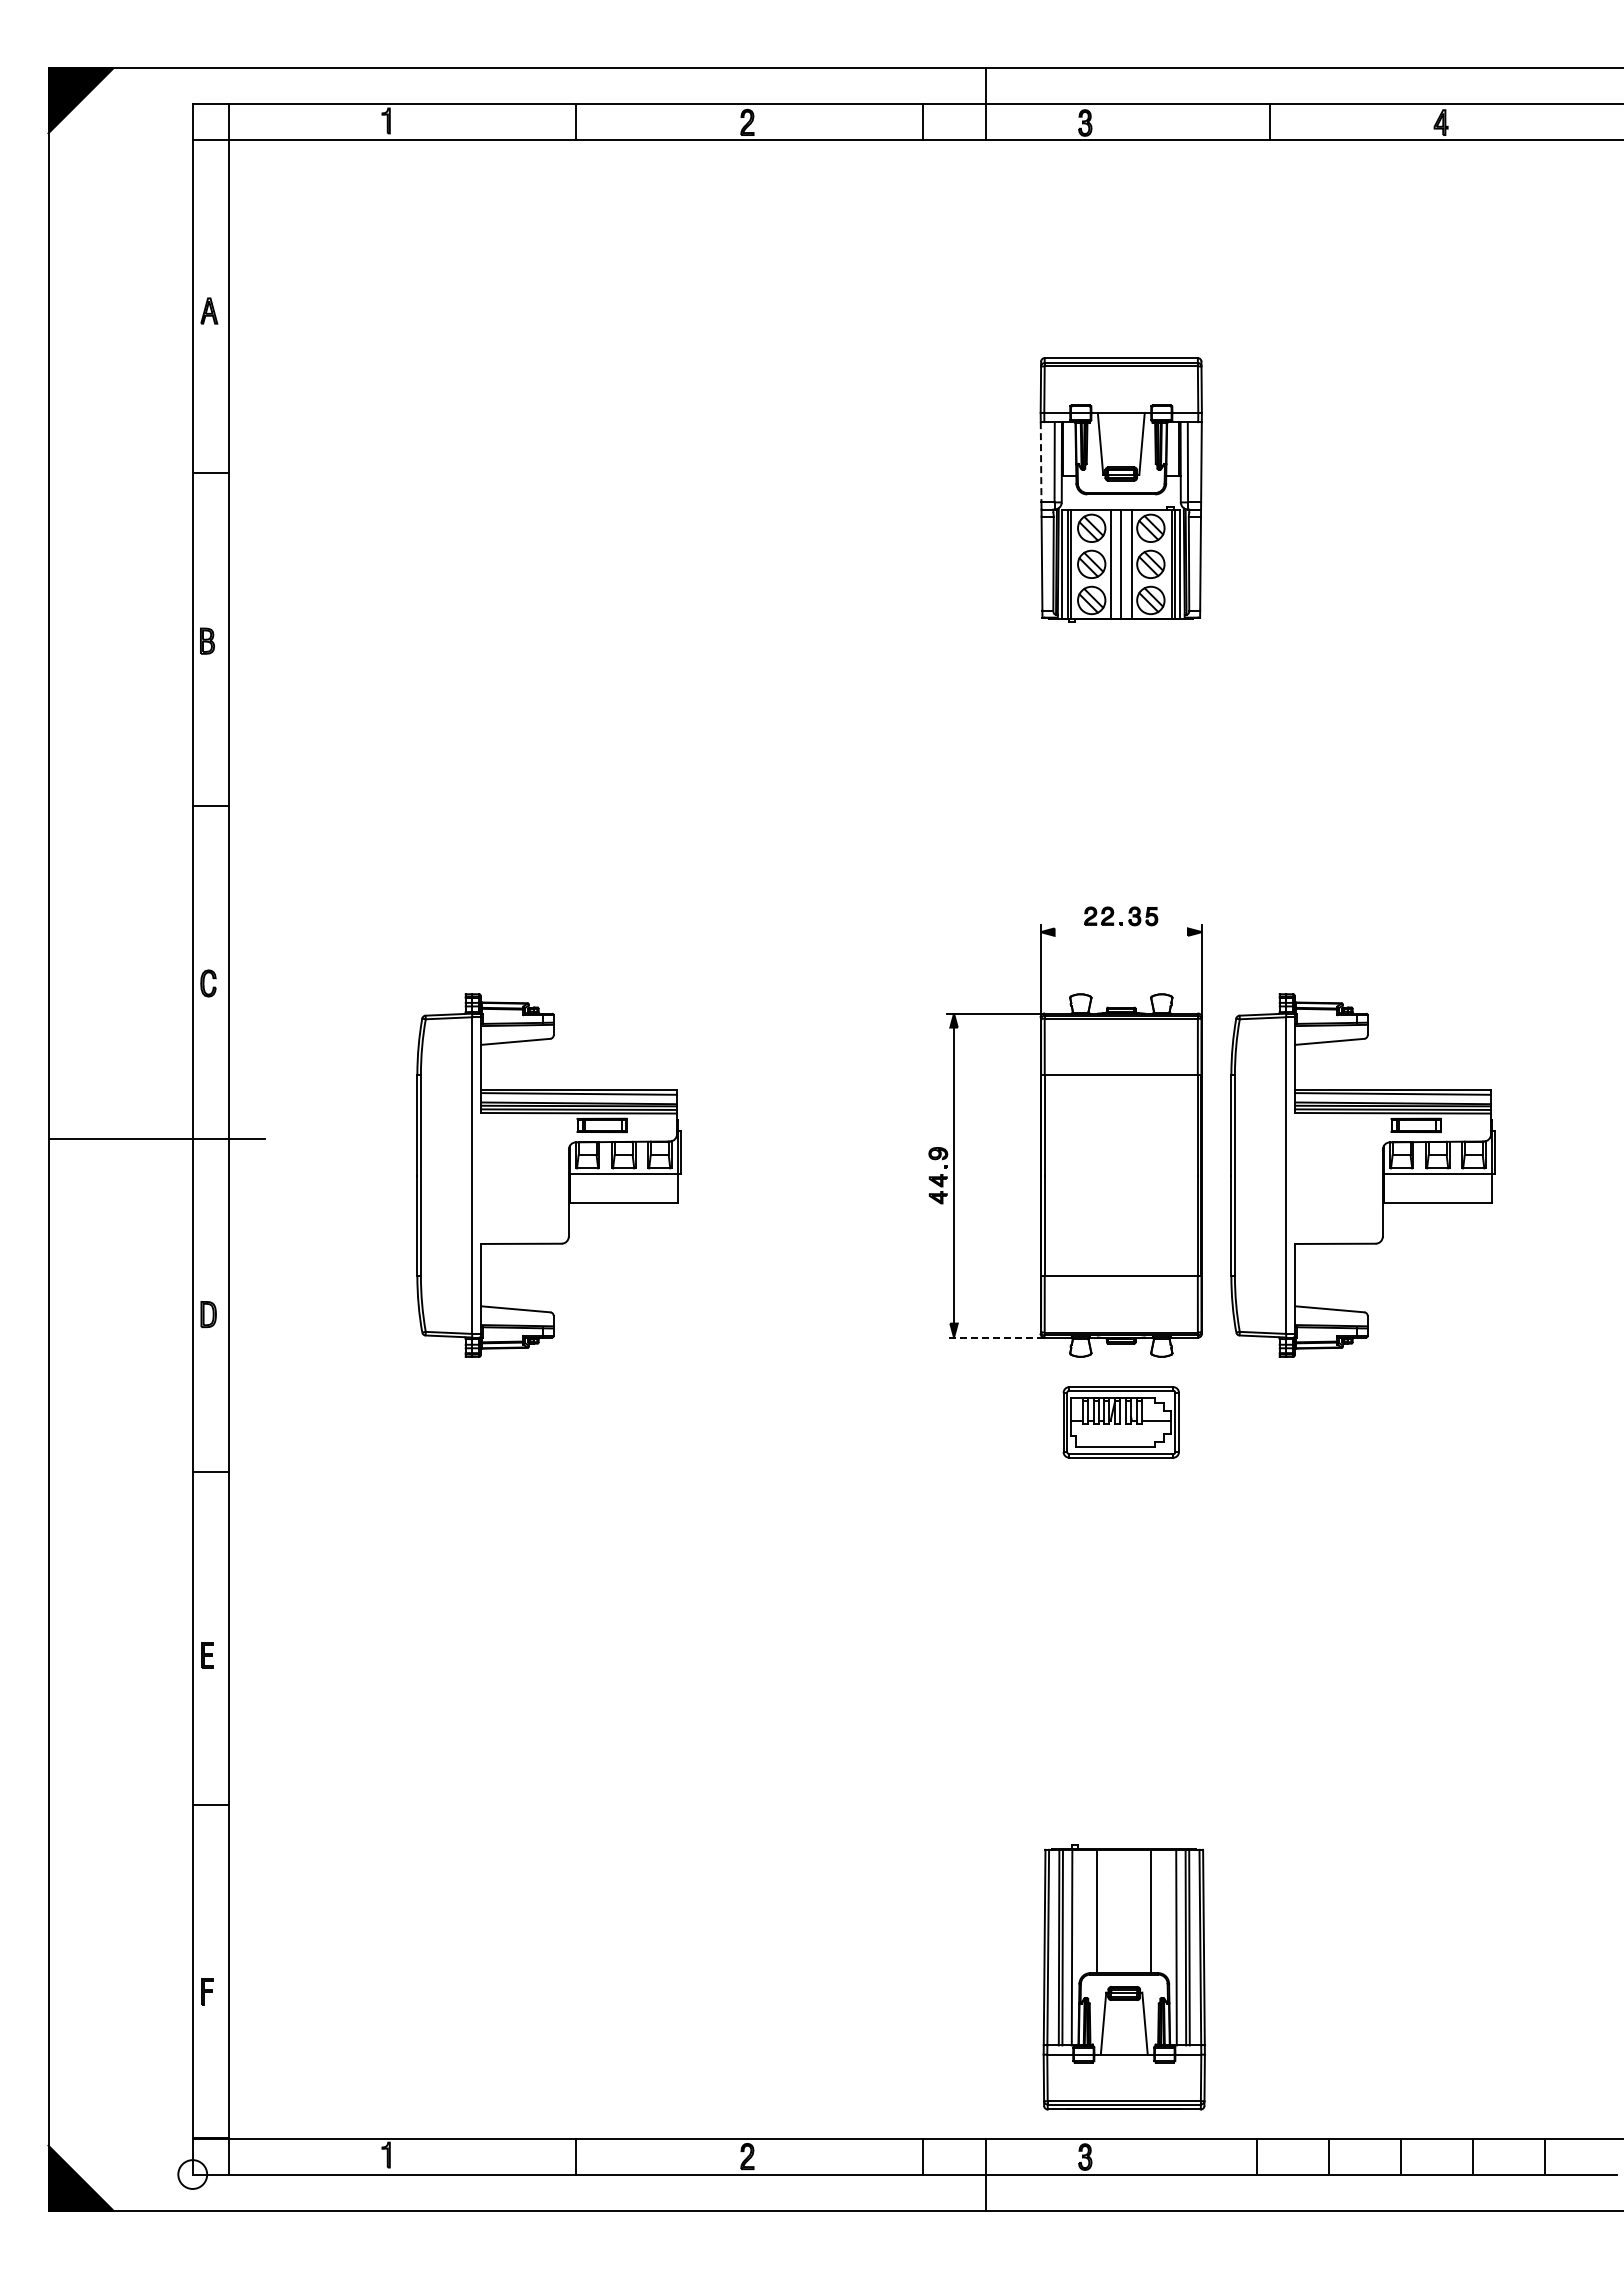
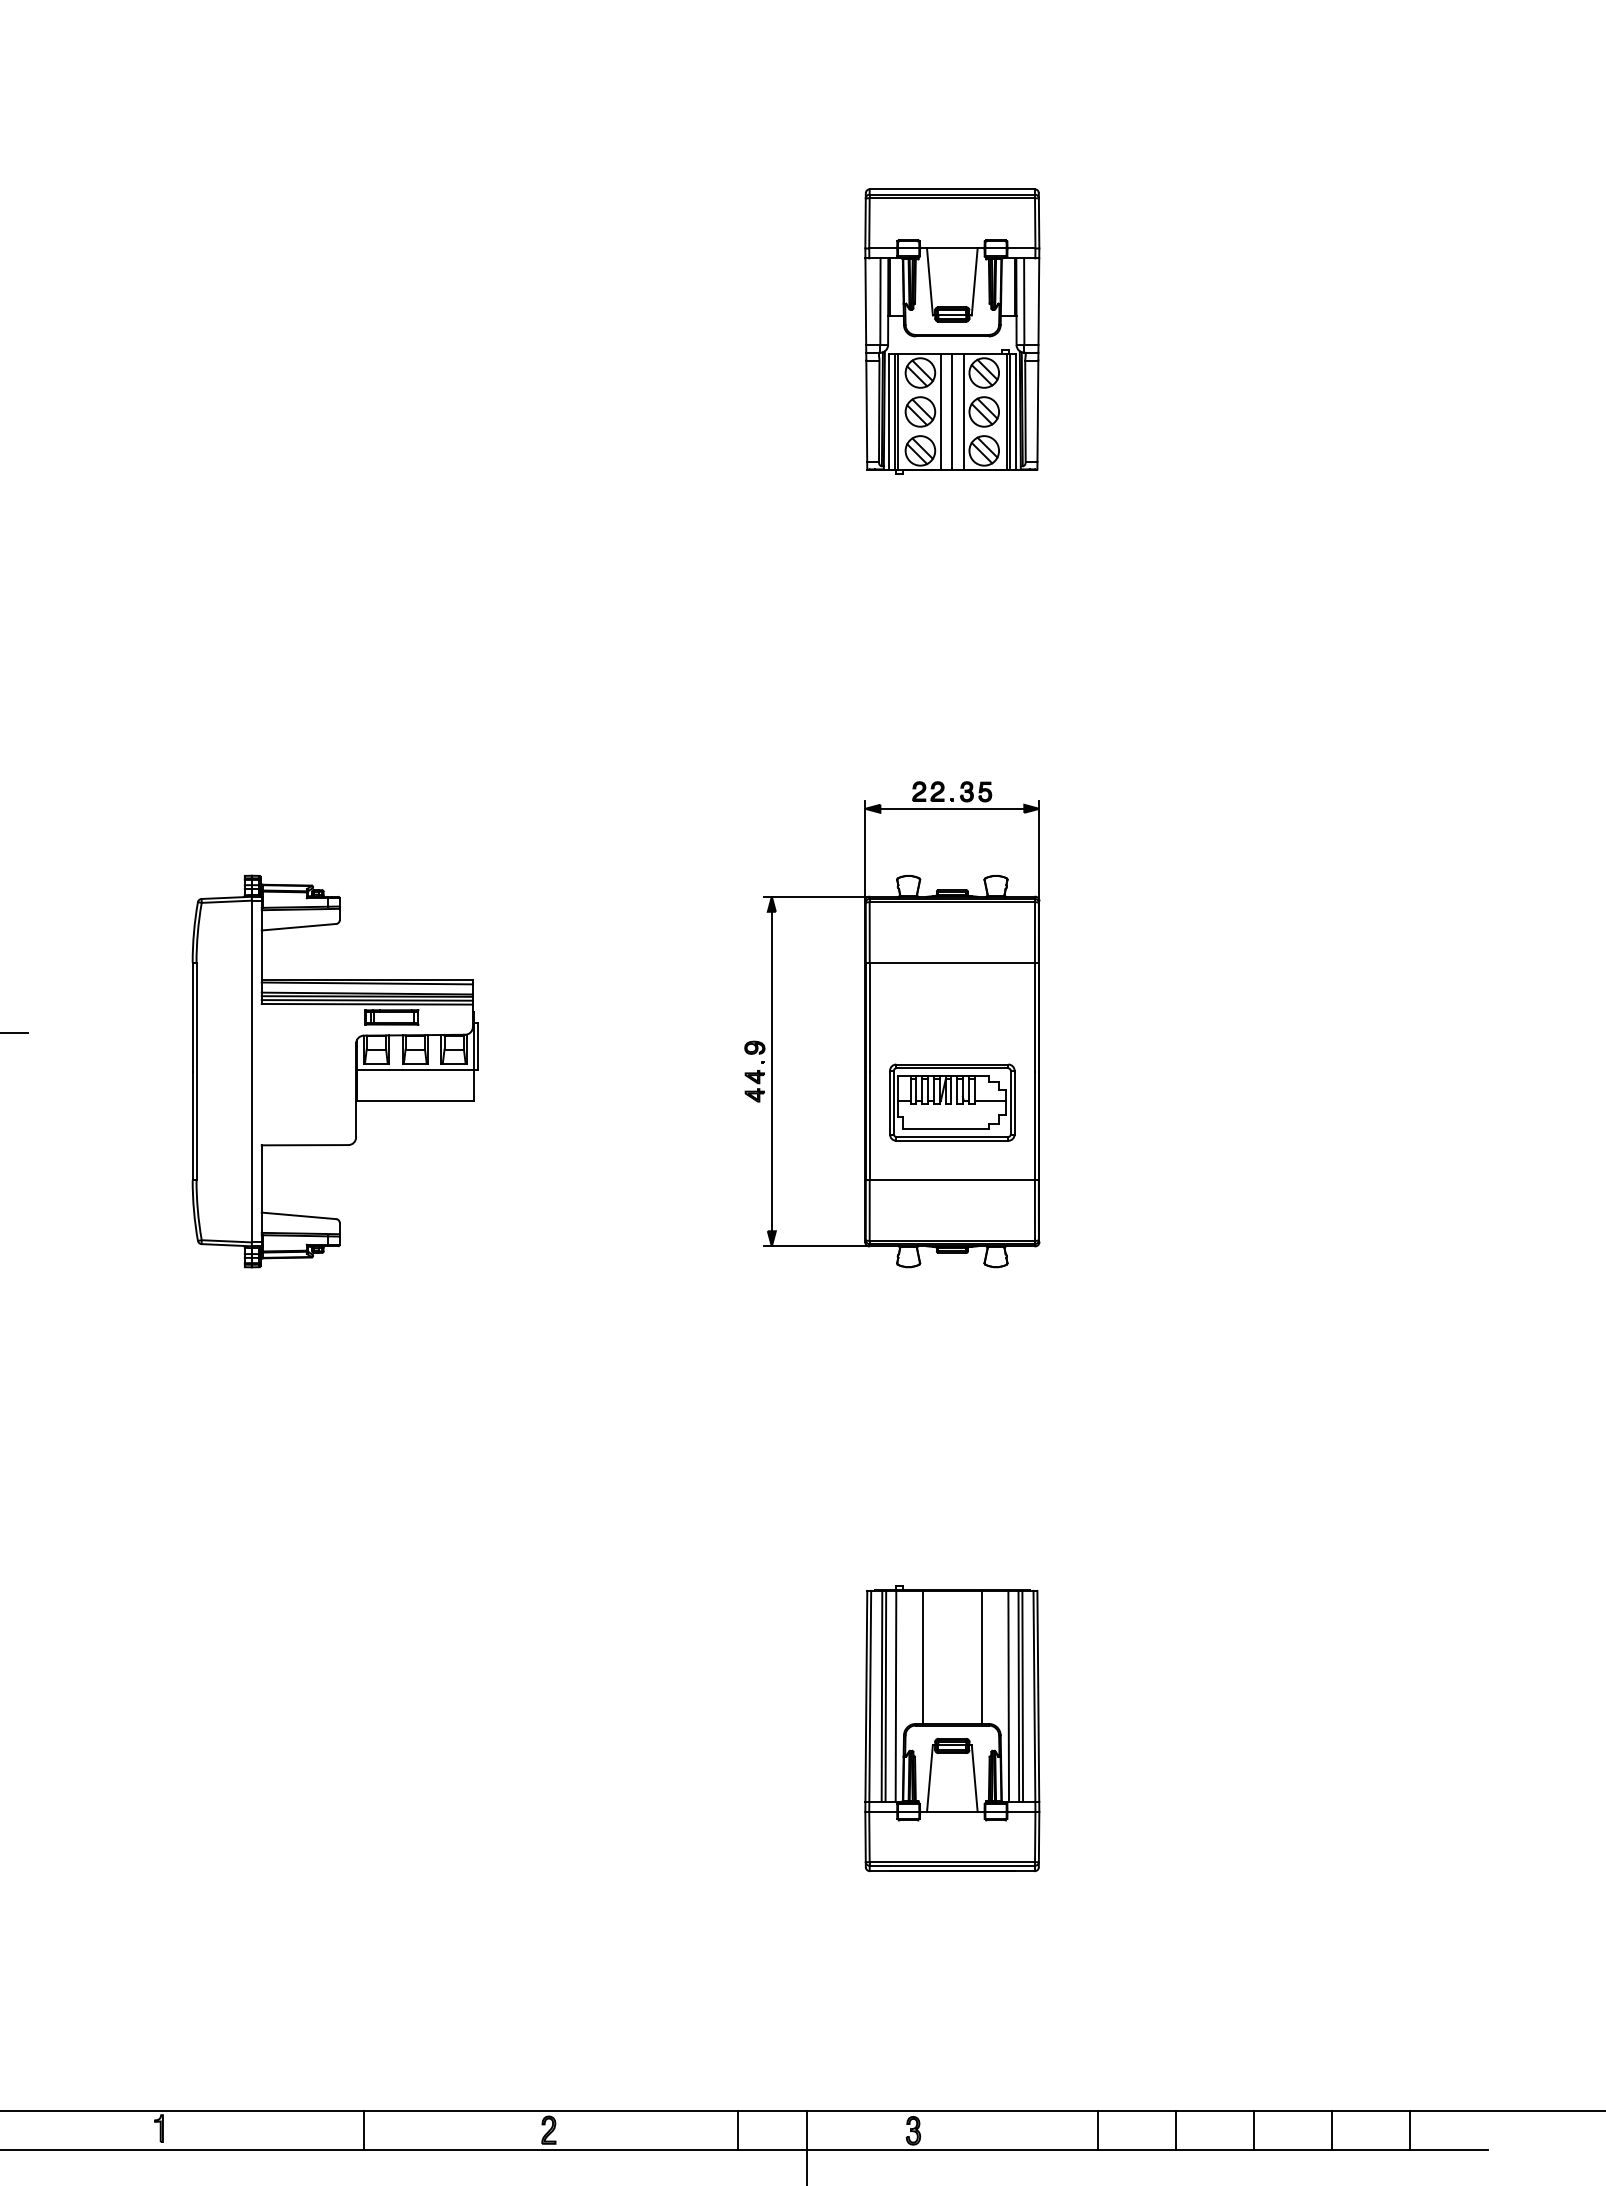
line: (1041, 462) -> (866, 301), dashed -> solid
line: (1120, 932) -> (951, 809), added
part: (1362, 1175) -> (1212, 1071), removed
line: (995, 1337) -> (816, 1246), dashed -> solid
part: (1120, 1422) -> (951, 1102), moved
part: (1123, 1977) -> (951, 1728), moved

